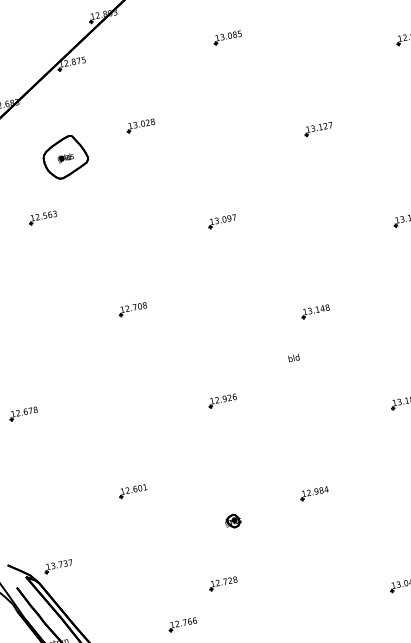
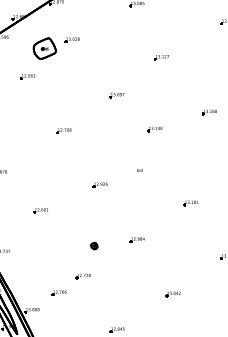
part: (138, 125) -> (71, 39), moved
part: (318, 129) -> (161, 57), moved
part: (314, 312) -> (154, 129), moved
part: (131, 491) -> (40, 210), moved

